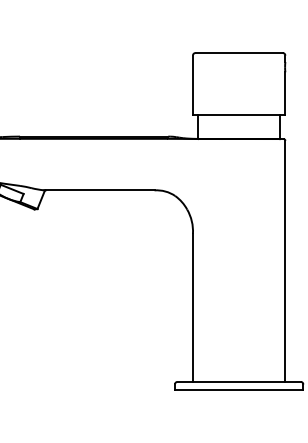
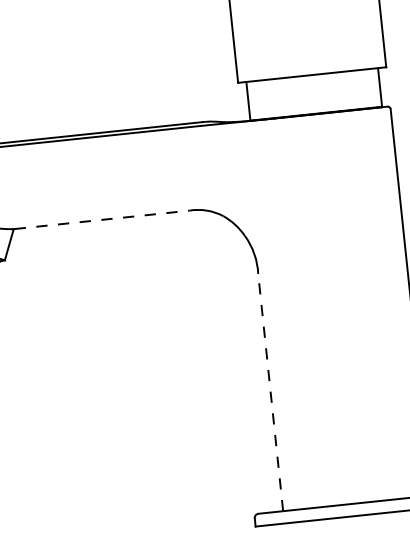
line: (100, 190) -> (102, 219), solid -> dashed
line: (192, 307) -> (269, 391), solid -> dashed

